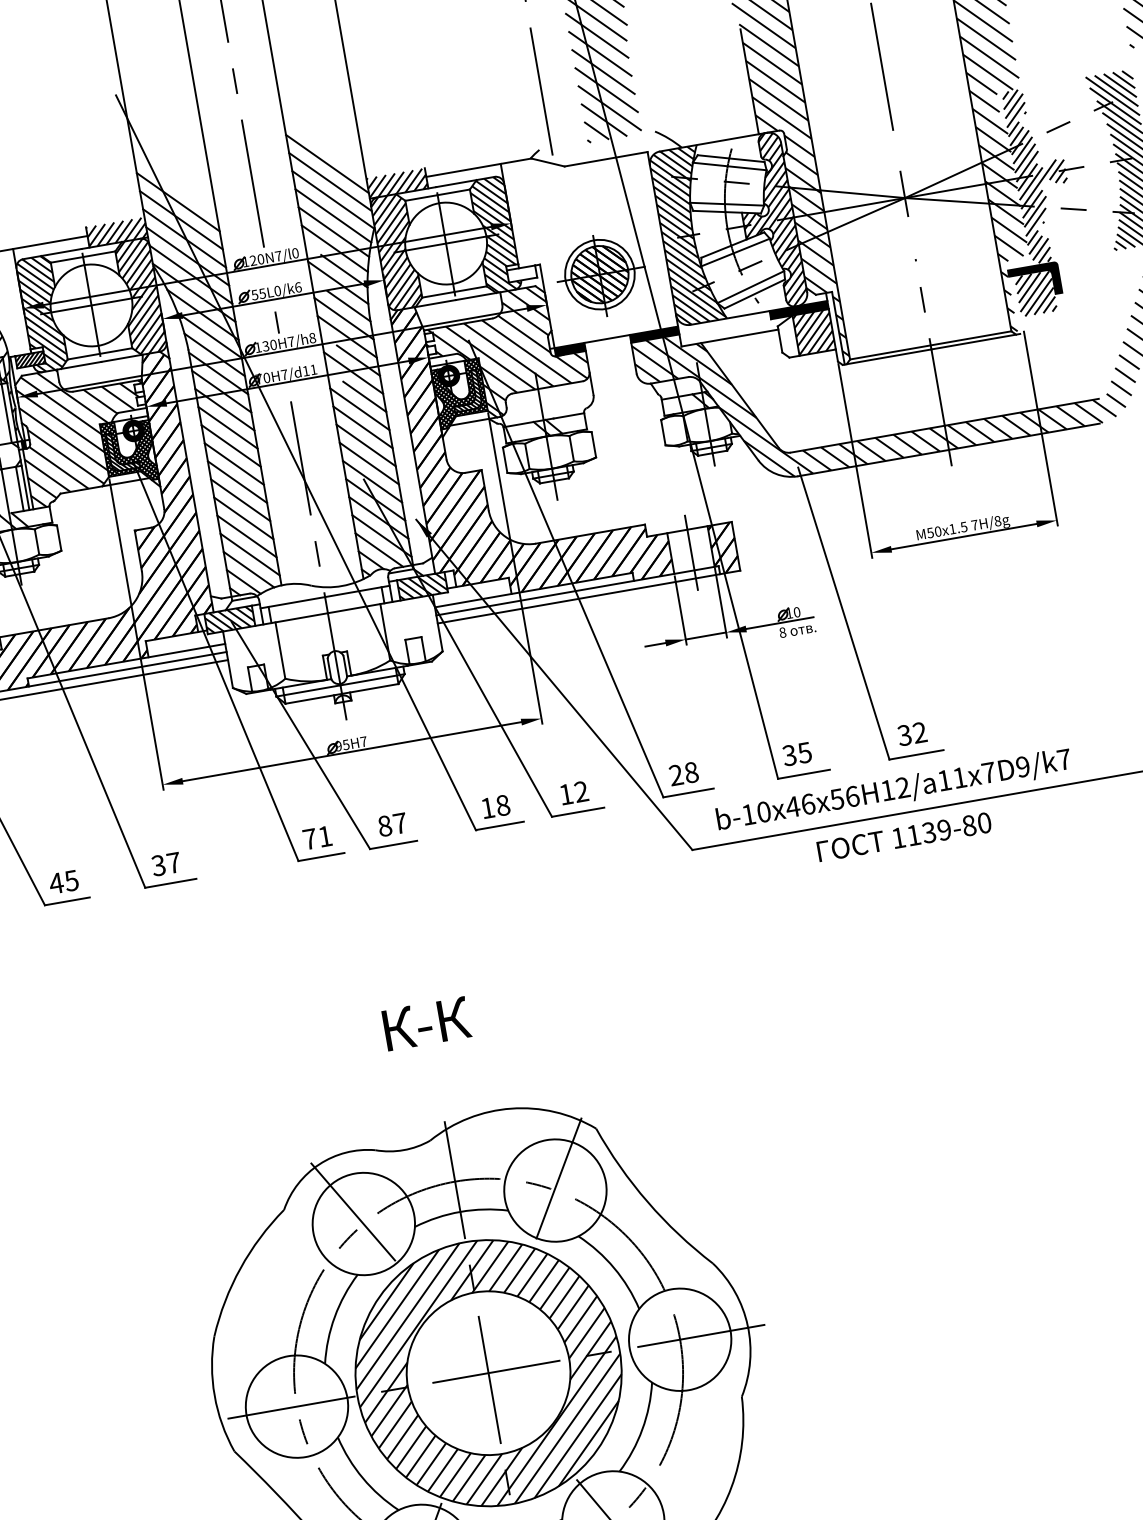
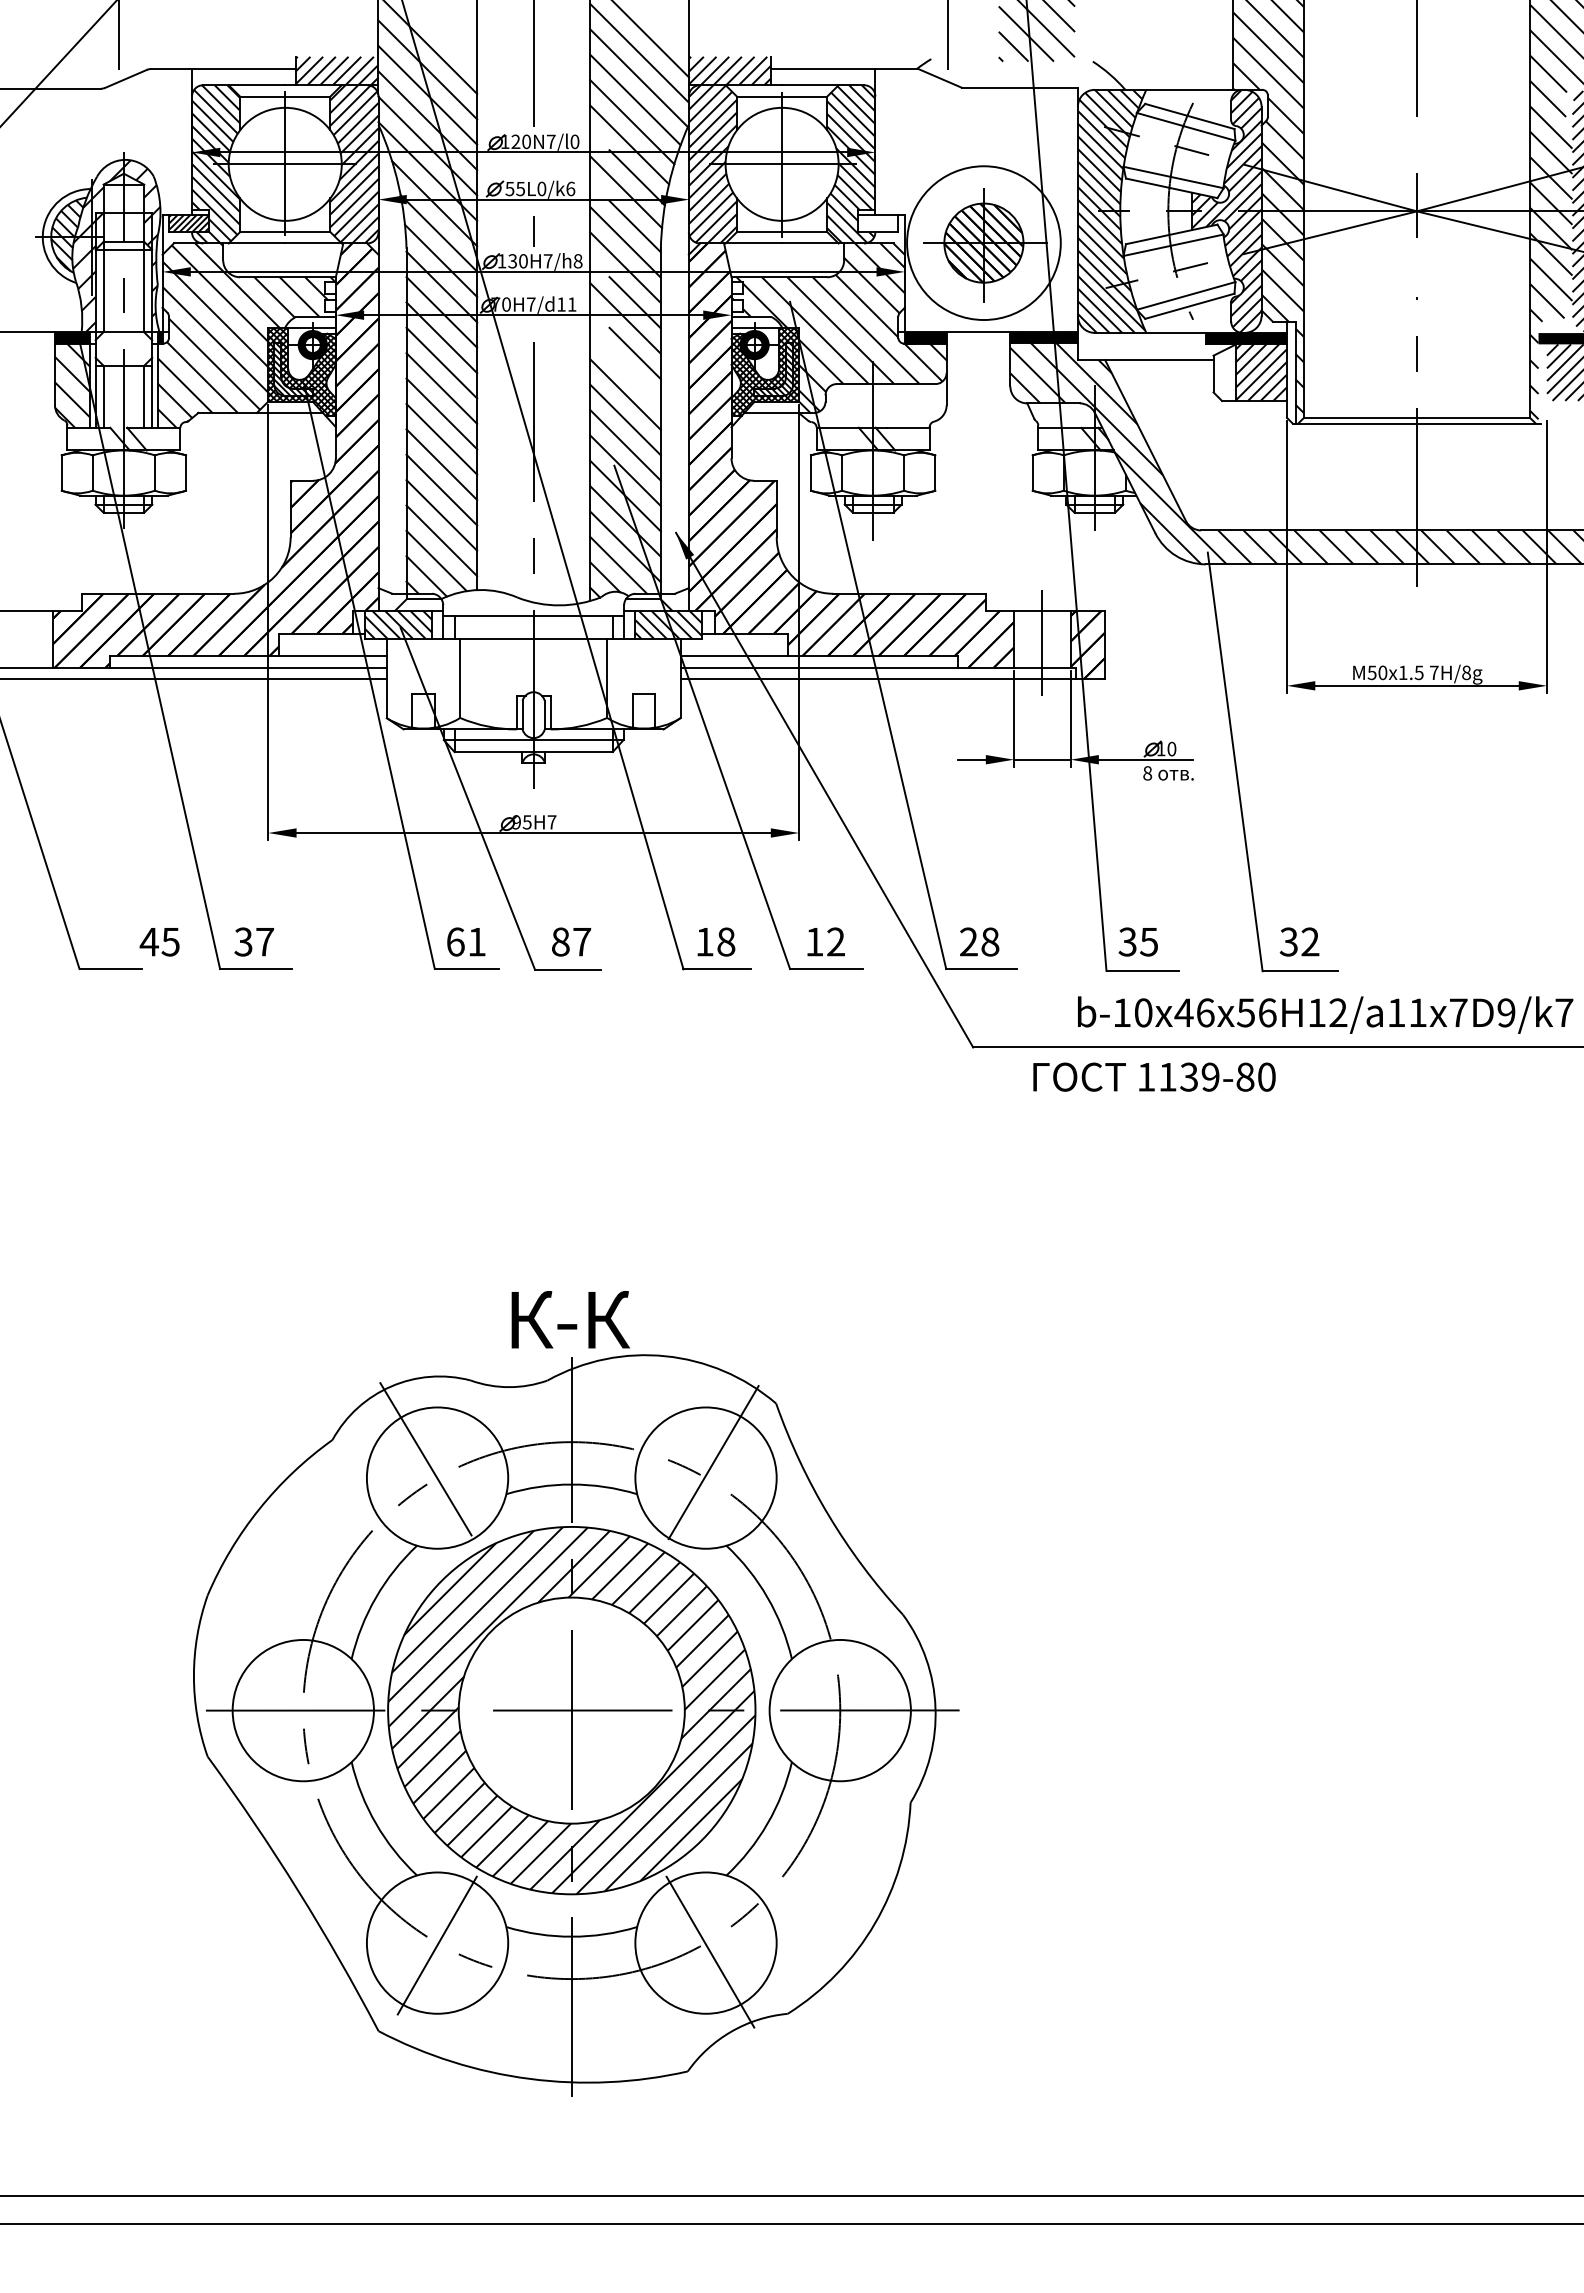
circle: (599, 274) -> (983, 243), size x1.6
line: (359, 408) -> (625, 368), removed
text: (894, 790) -> (1325, 1014), moved
text: (904, 836) -> (1154, 1076), moved
text: (309, 838) -> (455, 941), 71 -> 61
text: (63, 882) -> (159, 942), moved
text: (426, 1023) -> (570, 1319), moved

